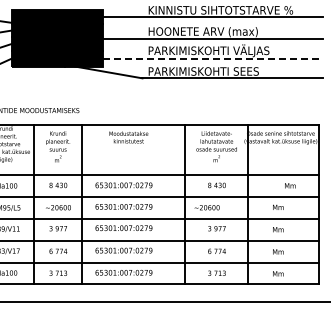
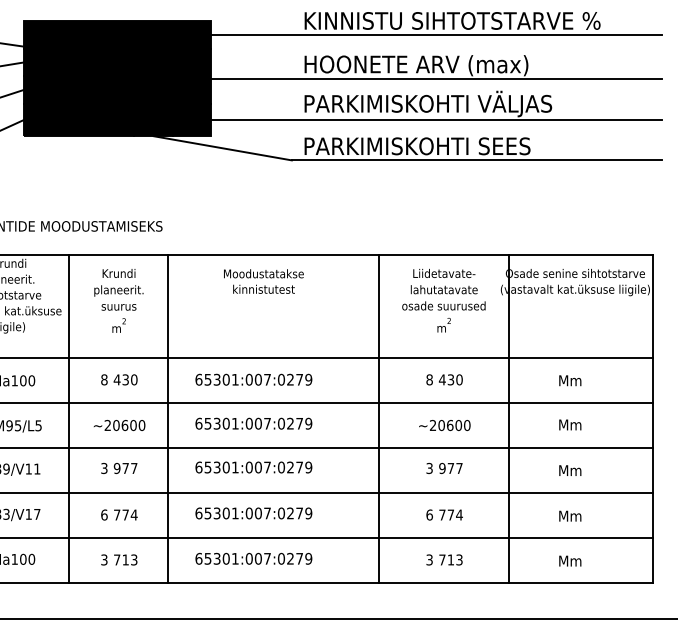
line: (213, 58) -> (437, 119), dashed -> solid
text: (290, 185) -> (570, 379), moved
text: (206, 207) -> (443, 425), moved

